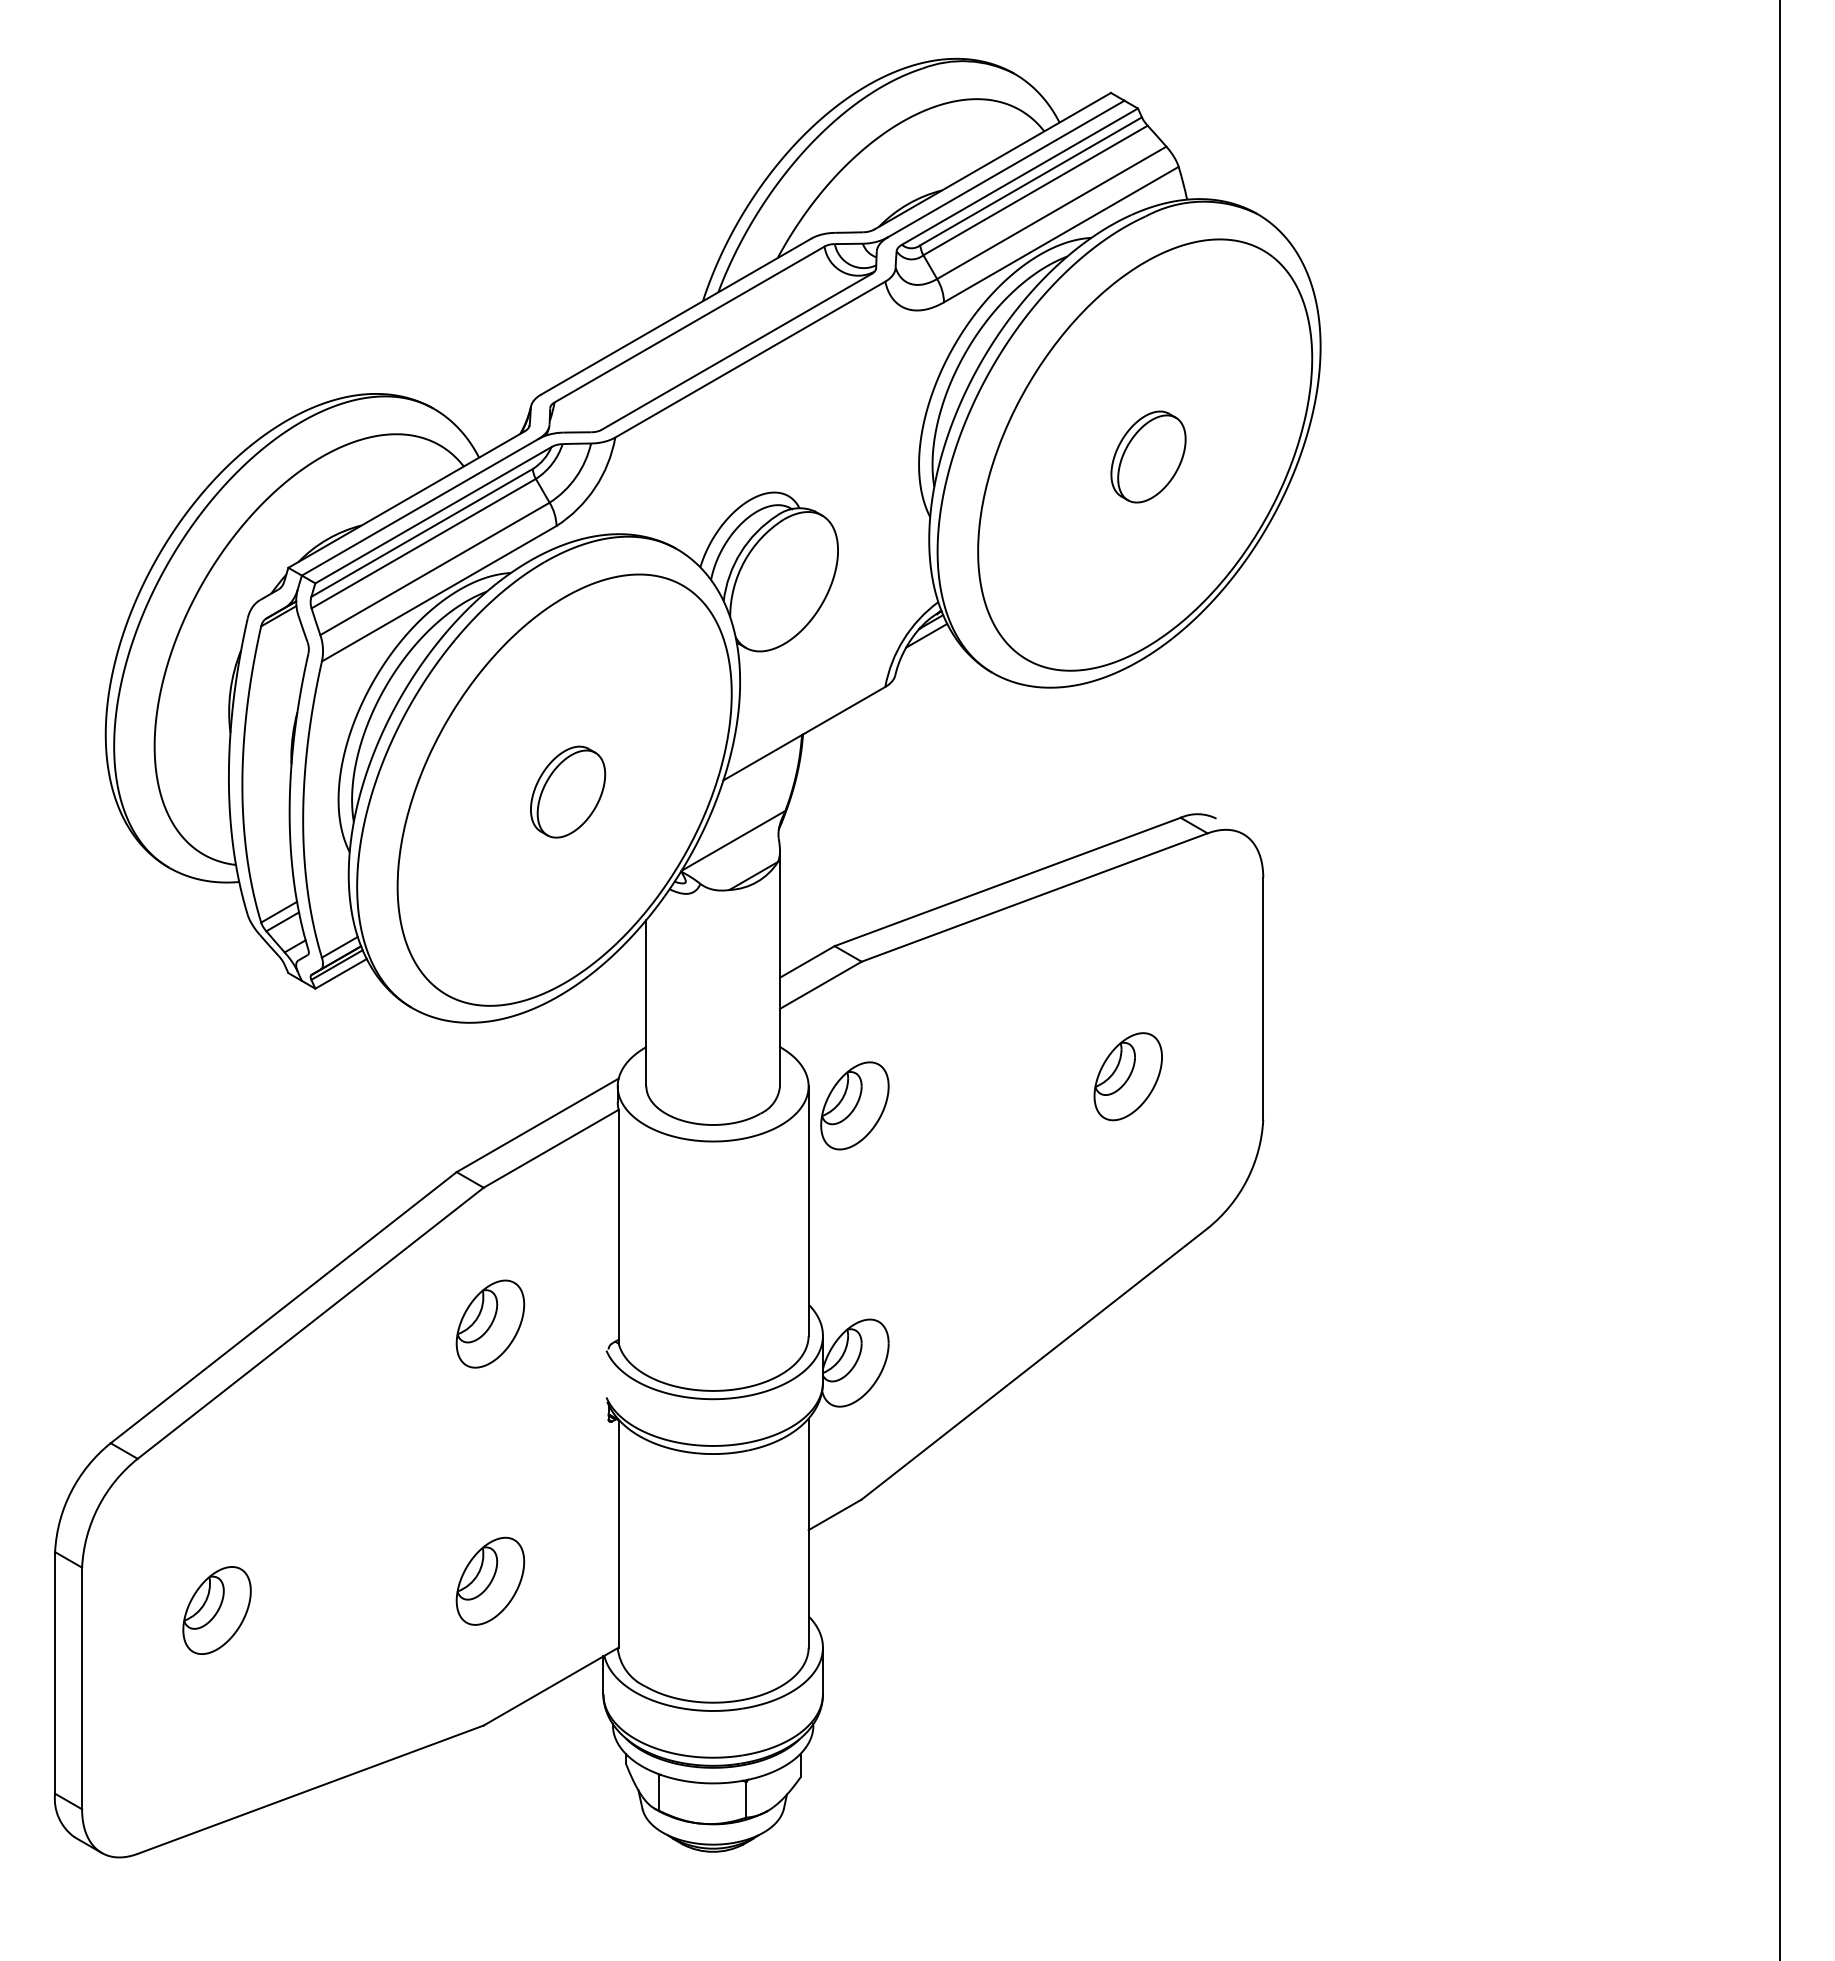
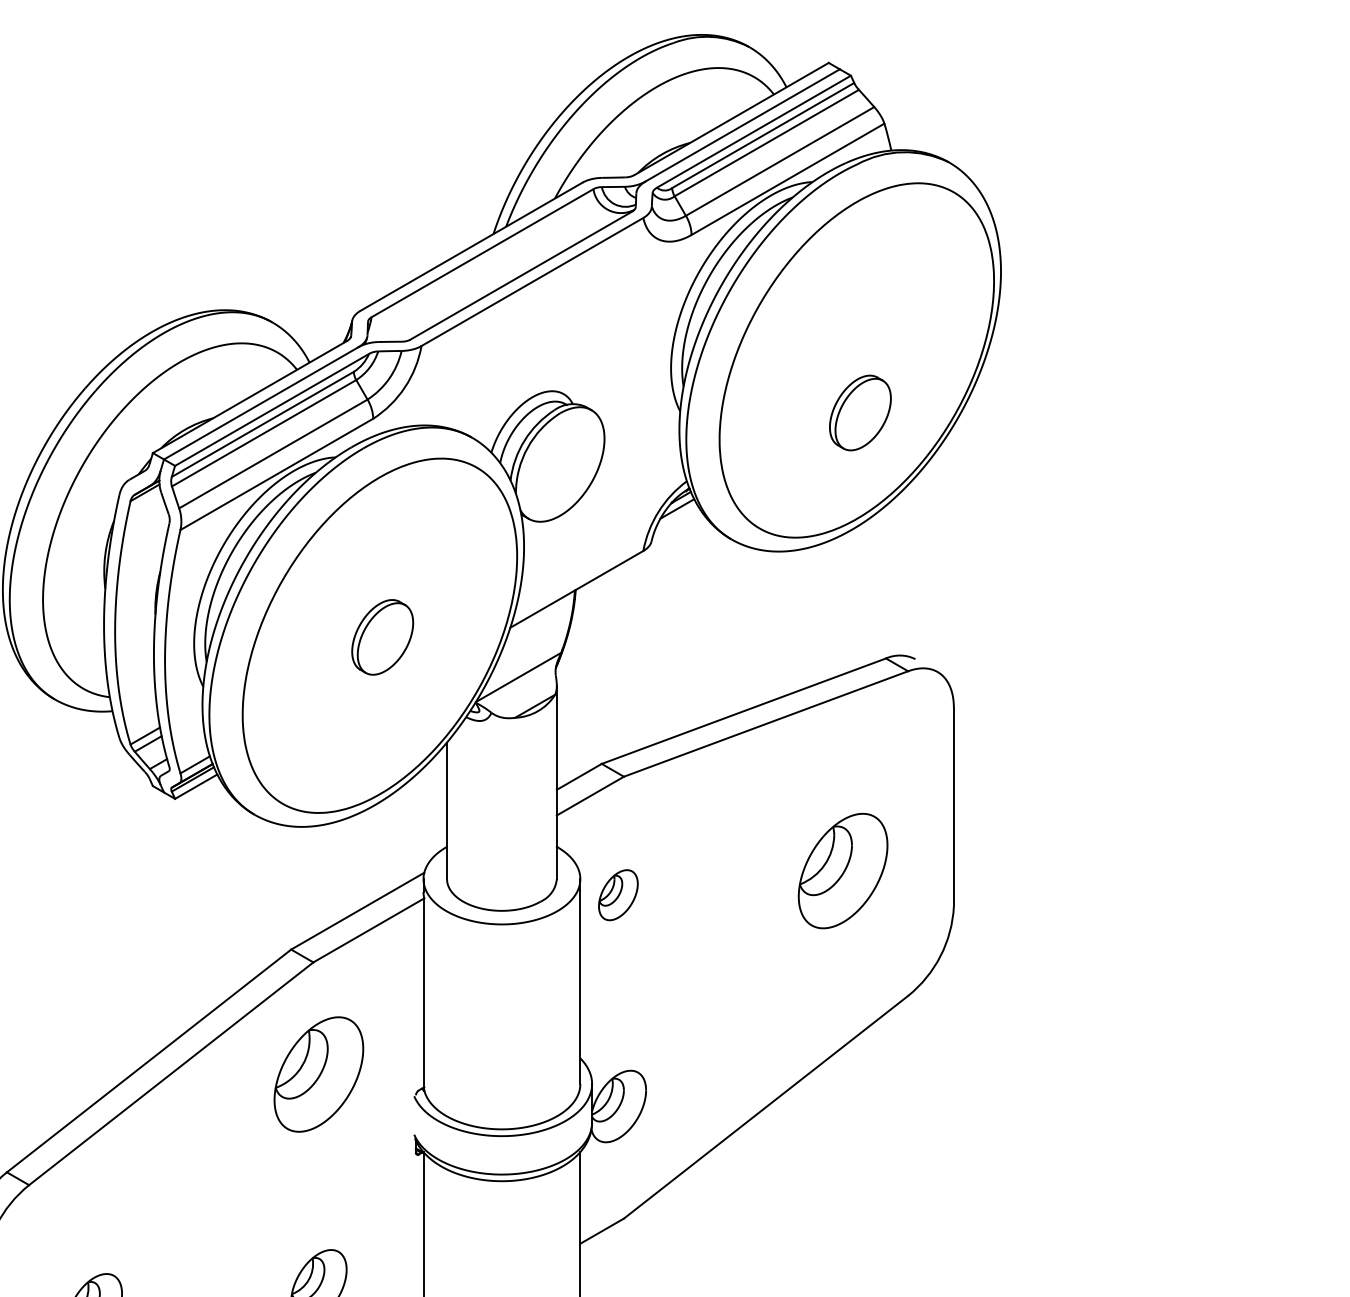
part: (1148, 456) -> (860, 412), moved
part: (1127, 1076) -> (842, 871), size x1.6
part: (854, 1105) -> (618, 894), size x0.7
part: (490, 1323) -> (318, 1073), size x1.6

